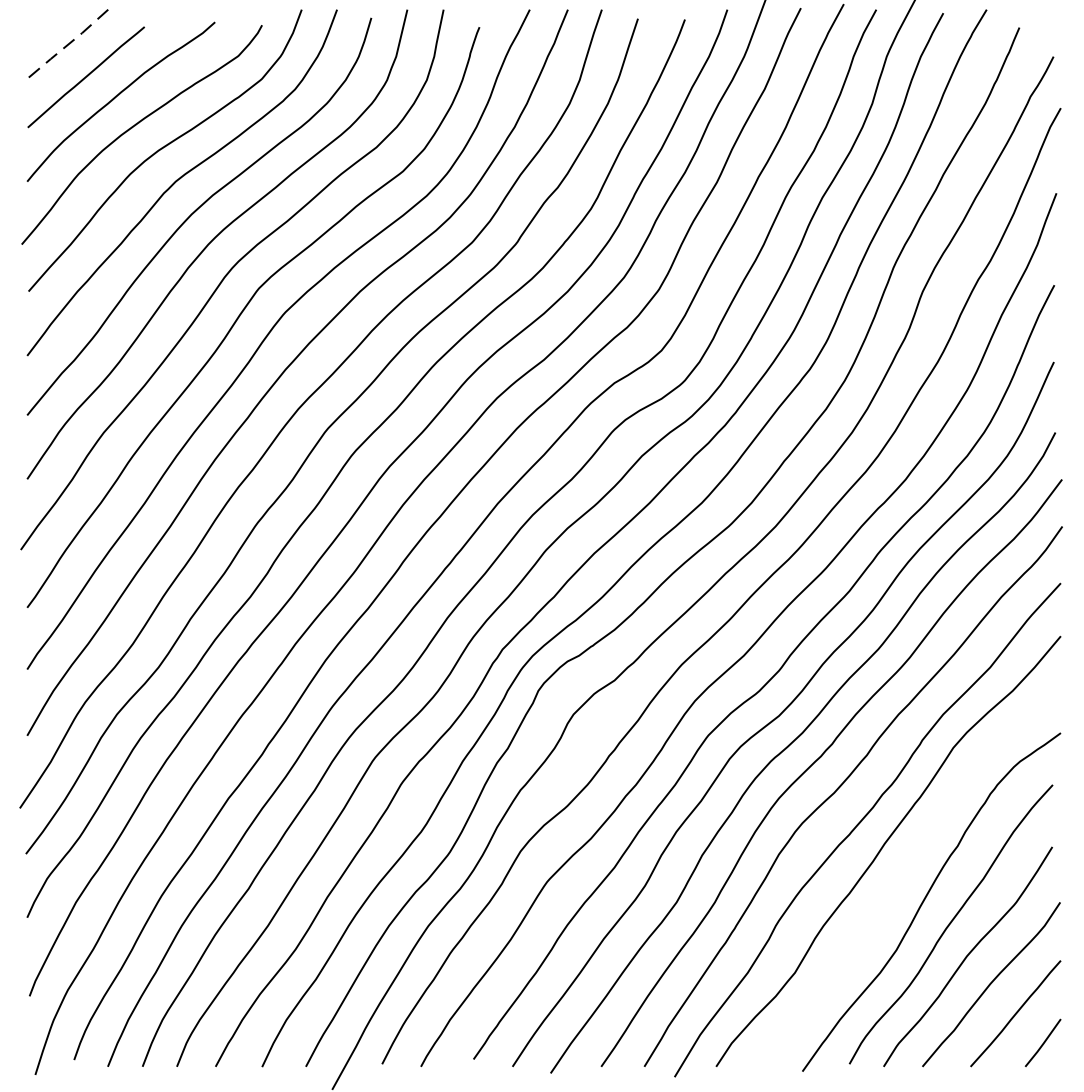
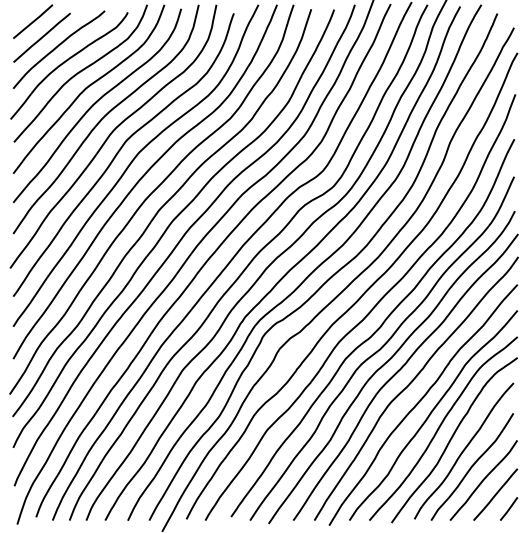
line: (68, 43) -> (33, 21), dashed -> solid
curve: (902, 875) -> (440, 427), added

